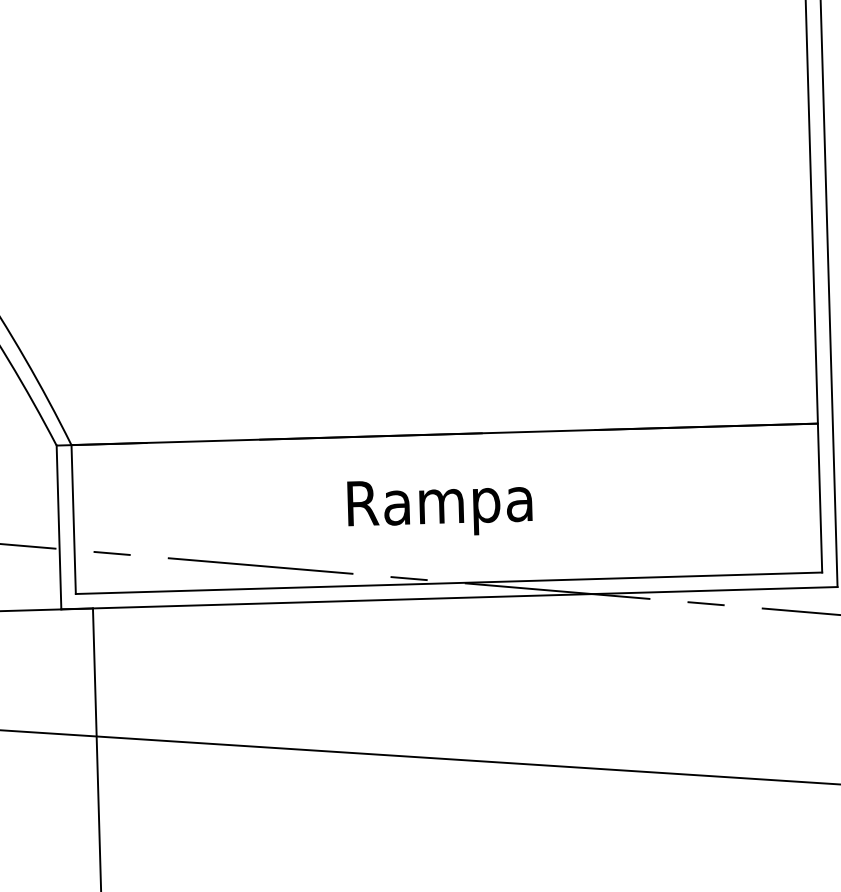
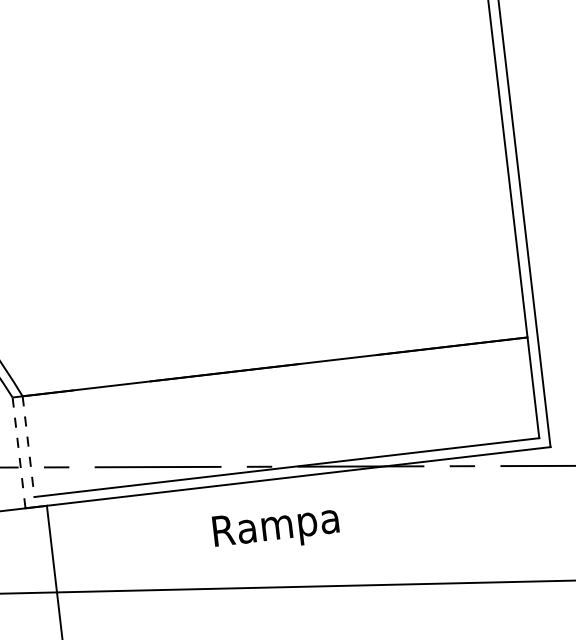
text: (438, 507) -> (275, 528), moved
line: (73, 519) -> (28, 446), solid -> dashed
line: (59, 526) -> (19, 452), solid -> dashed

